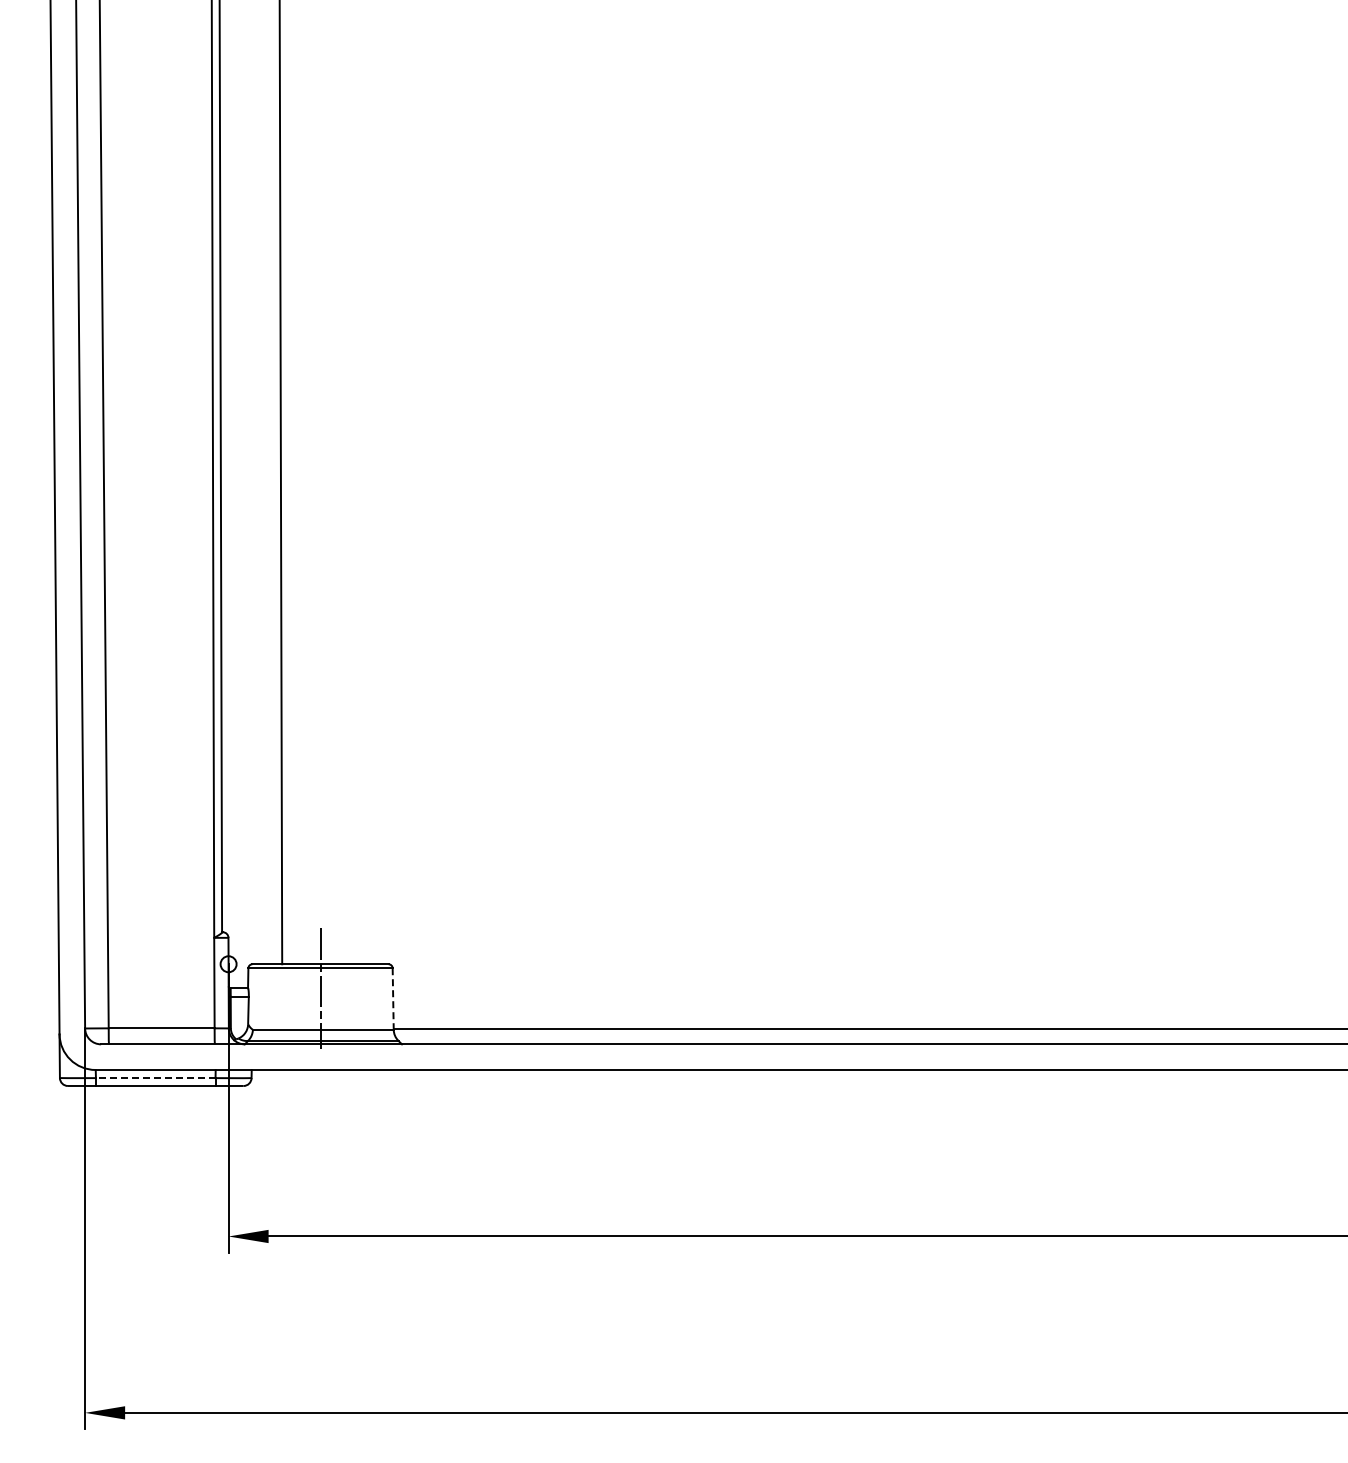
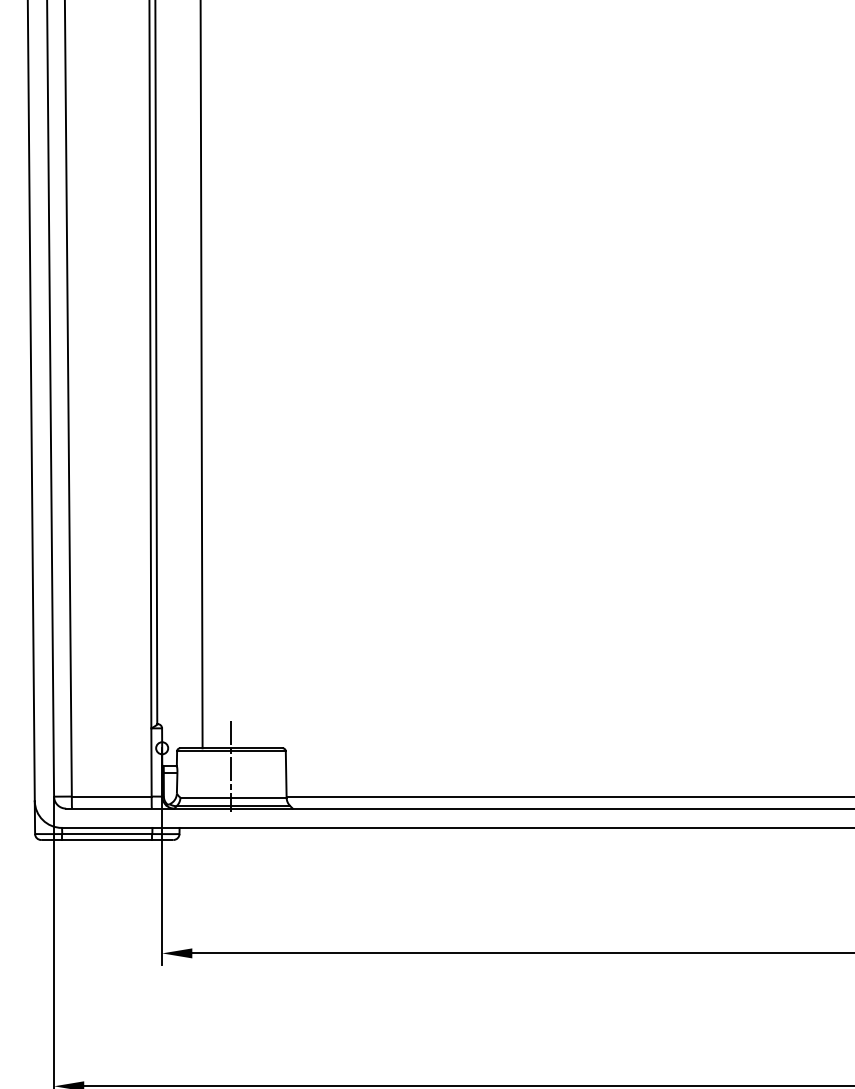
line: (393, 999) -> (286, 774), dashed -> solid
line: (155, 1078) -> (107, 834), dashed -> solid

